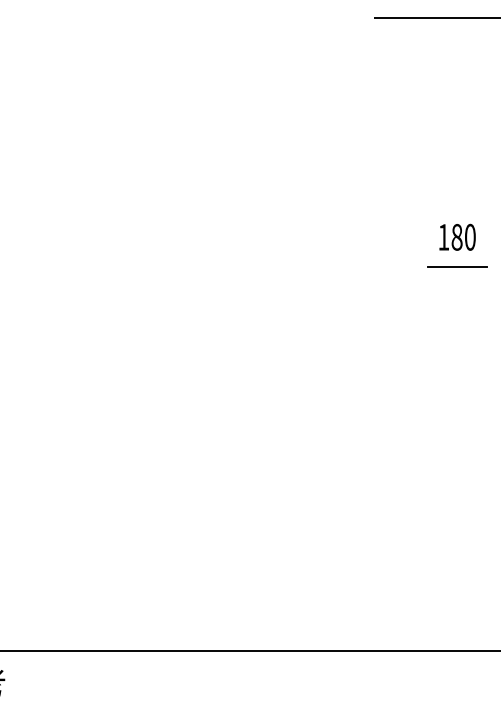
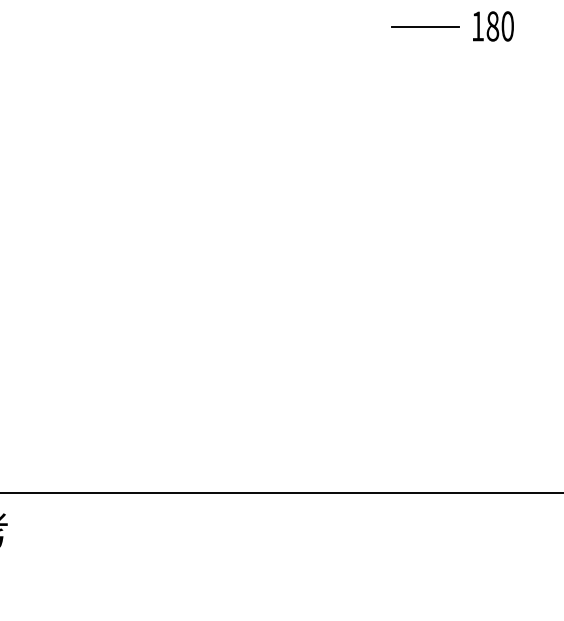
text: (457, 236) -> (493, 25), moved
line: (457, 266) -> (425, 26), moved

